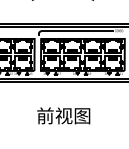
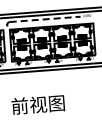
line: (77, 31) -> (45, 19), solid -> dashed

